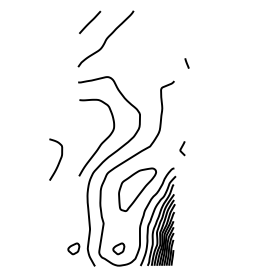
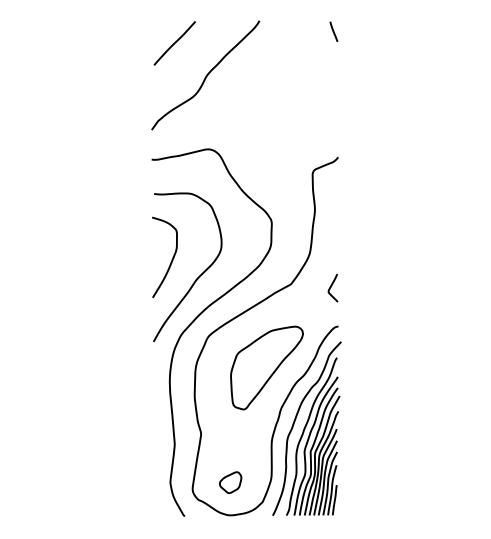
curve: (186, 63) -> (332, 31), moved
curve: (182, 148) -> (332, 287), moved
curve: (58, 161) -> (169, 260), moved
part: (73, 248) -> (142, 481), removed

